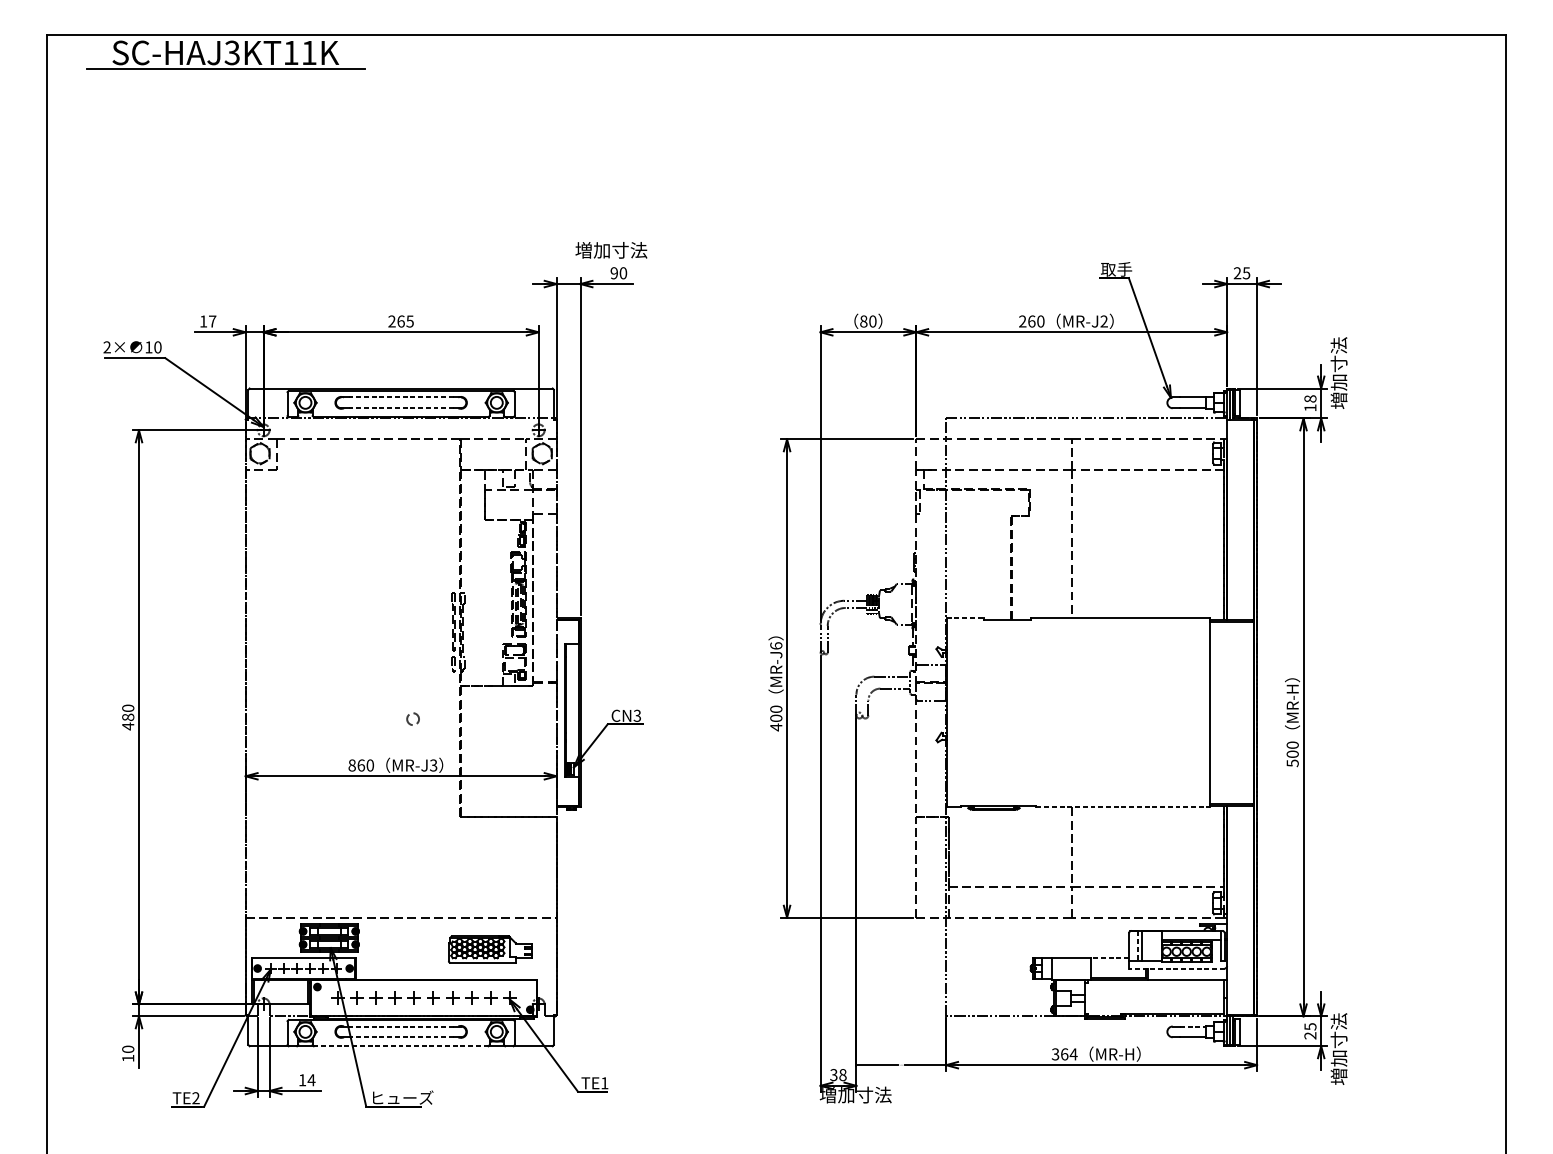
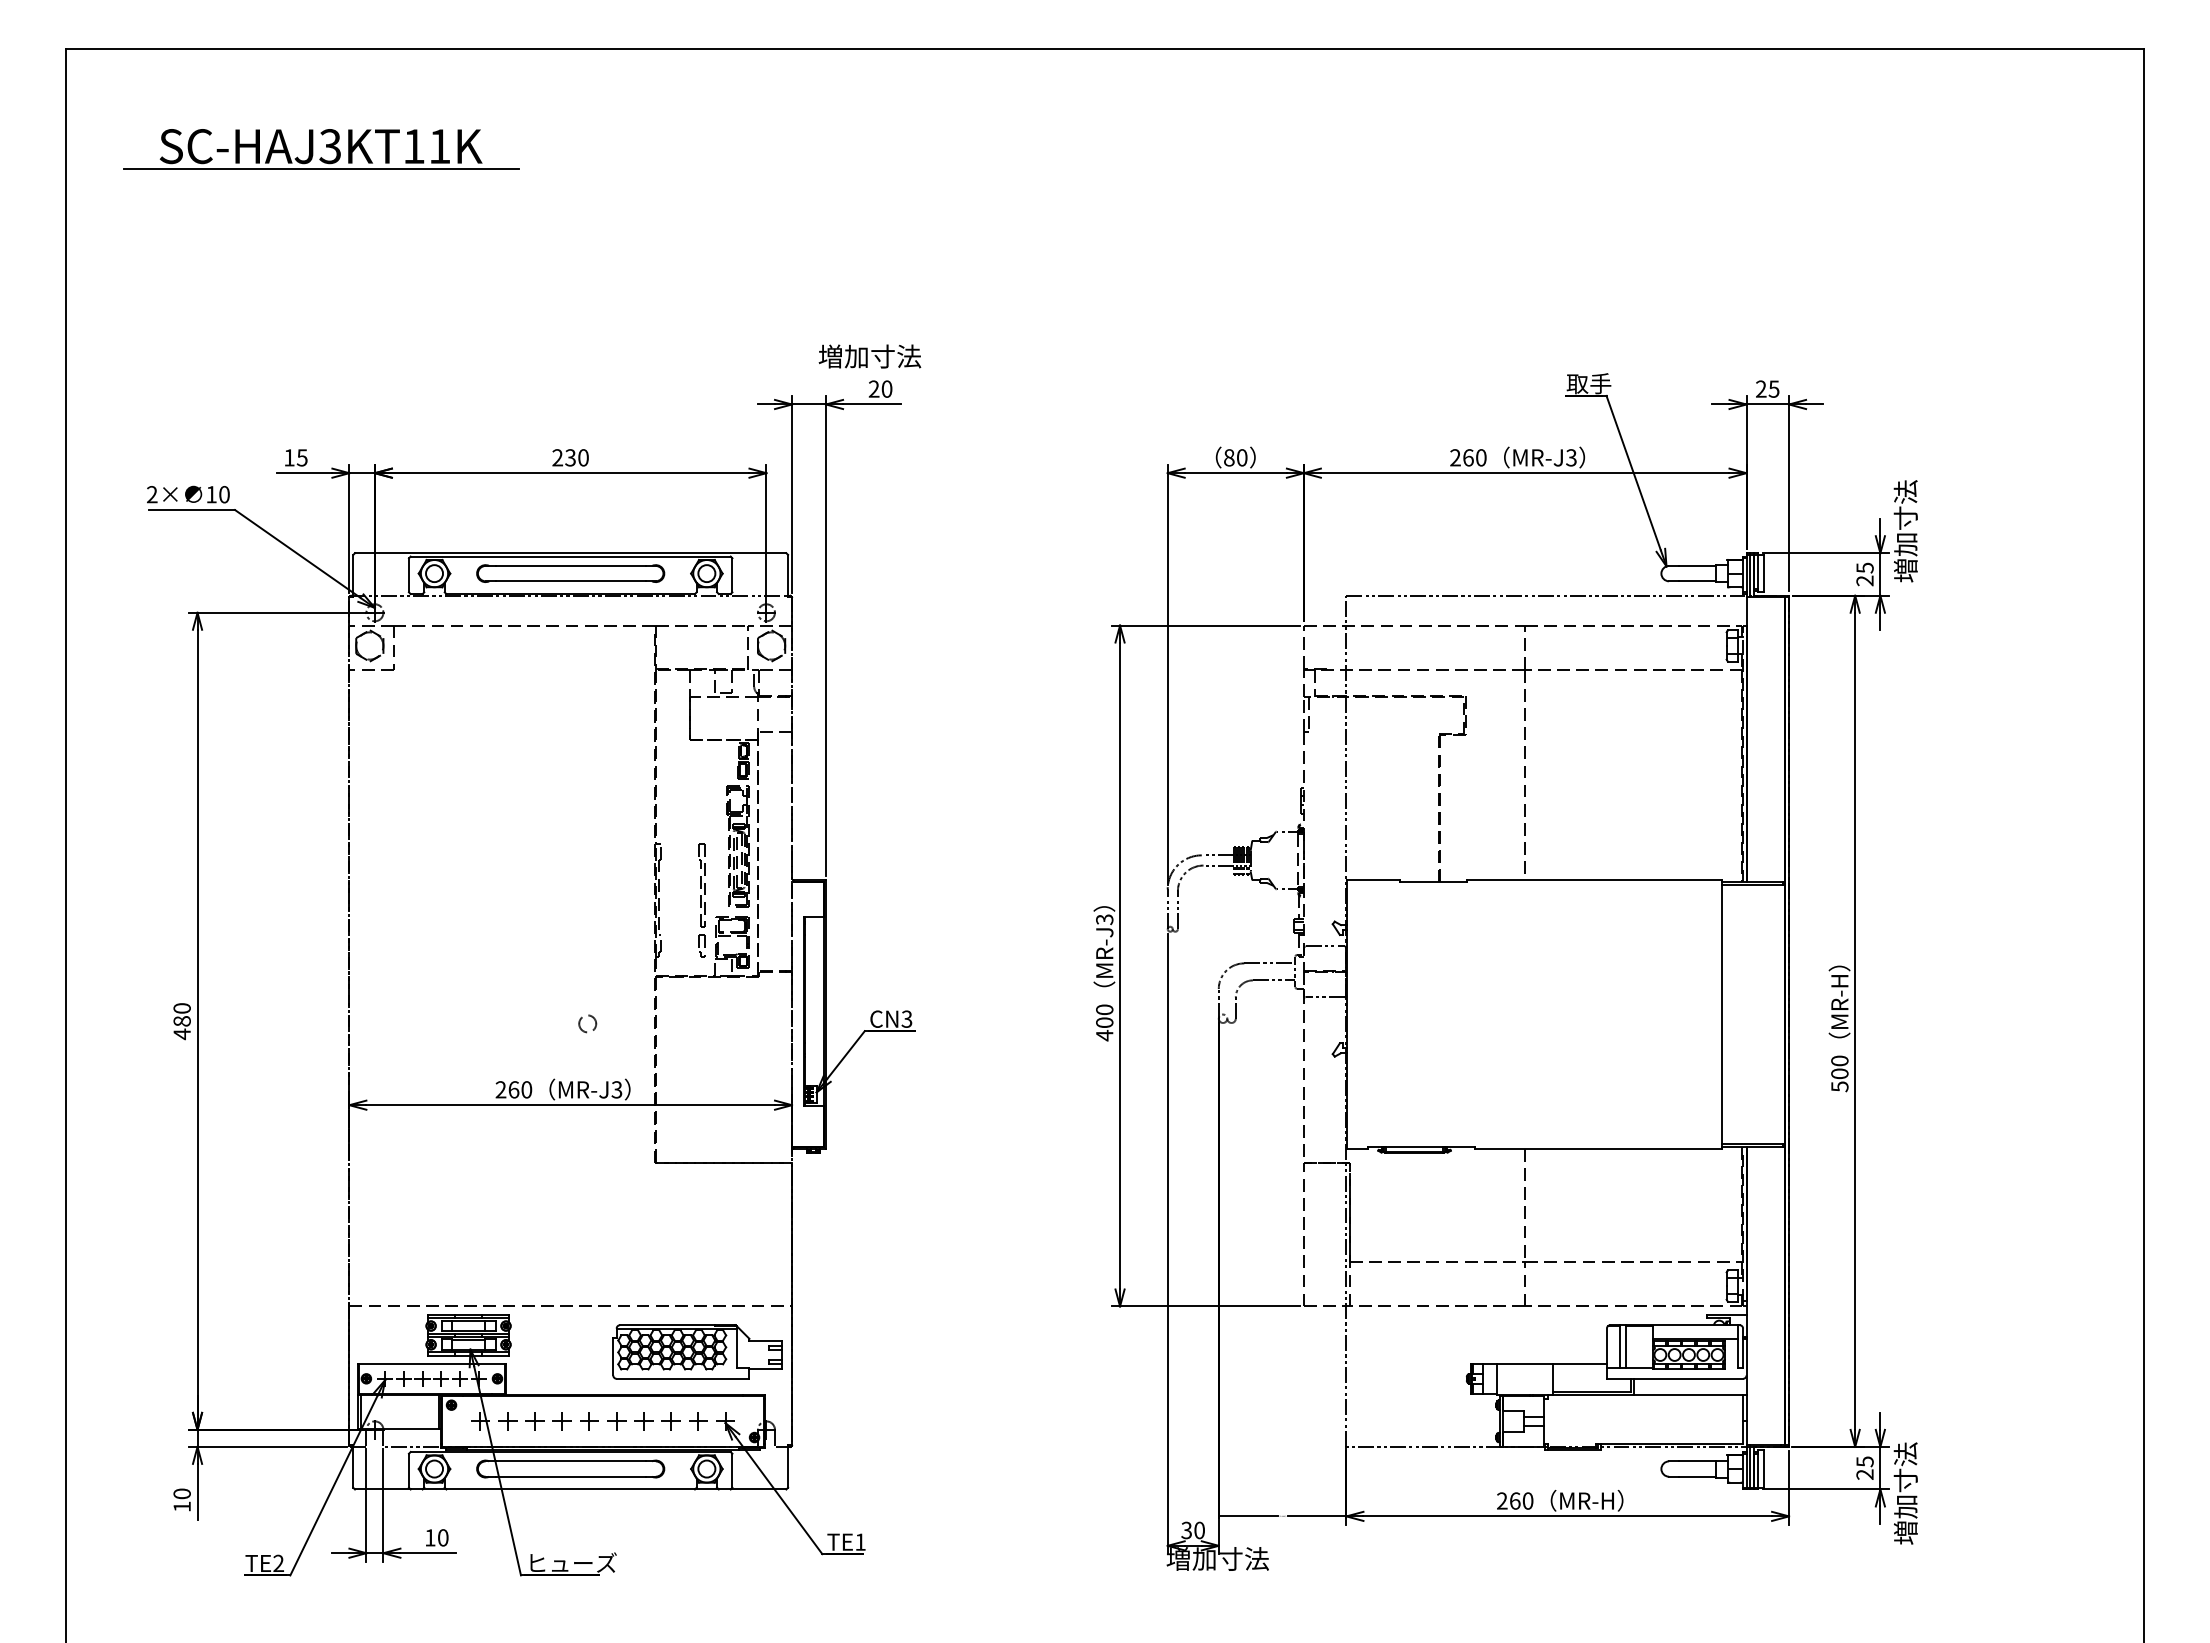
part: (226, 55) -> (321, 149), moved
text: (613, 273) -> (873, 389), 90 -> 20
text: (212, 321) -> (301, 457), 17 -> 15
text: (405, 321) -> (576, 457), 265 -> 230
text: (1104, 321) -> (1571, 457), MR-J2 -> MR-J3
line: (401, 397) -> (570, 565), dashed -> solid
text: (1310, 403) -> (1864, 574), 18 -> 25
line: (401, 408) -> (570, 581), dashed -> solid
line: (965, 618) -> (1374, 880), dashed -> solid
part: (452, 632) -> (701, 900), moved
text: (776, 645) -> (1104, 919), MR-J6 -> MR-J3
text: (351, 765) -> (500, 1089), 860 -> 260
line: (1123, 807) -> (1598, 1149), dashed -> solid
line: (1137, 945) -> (1619, 1346), dashed -> solid
part: (490, 949) -> (697, 1351), size x1.43
line: (1110, 957) -> (1580, 1363), dashed -> solid
line: (1176, 968) -> (1674, 1378), dashed -> solid
line: (401, 1026) -> (570, 1461), dashed -> solid
line: (1192, 1026) -> (1697, 1461), dashed -> solid
line: (401, 1037) -> (570, 1476), dashed -> solid
line: (401, 1046) -> (570, 1489), dashed -> solid
text: (1064, 1053) -> (1514, 1500), 364 -> 260
text: (842, 1075) -> (1199, 1530), 38 -> 30
text: (311, 1079) -> (442, 1537), 14 -> 10

